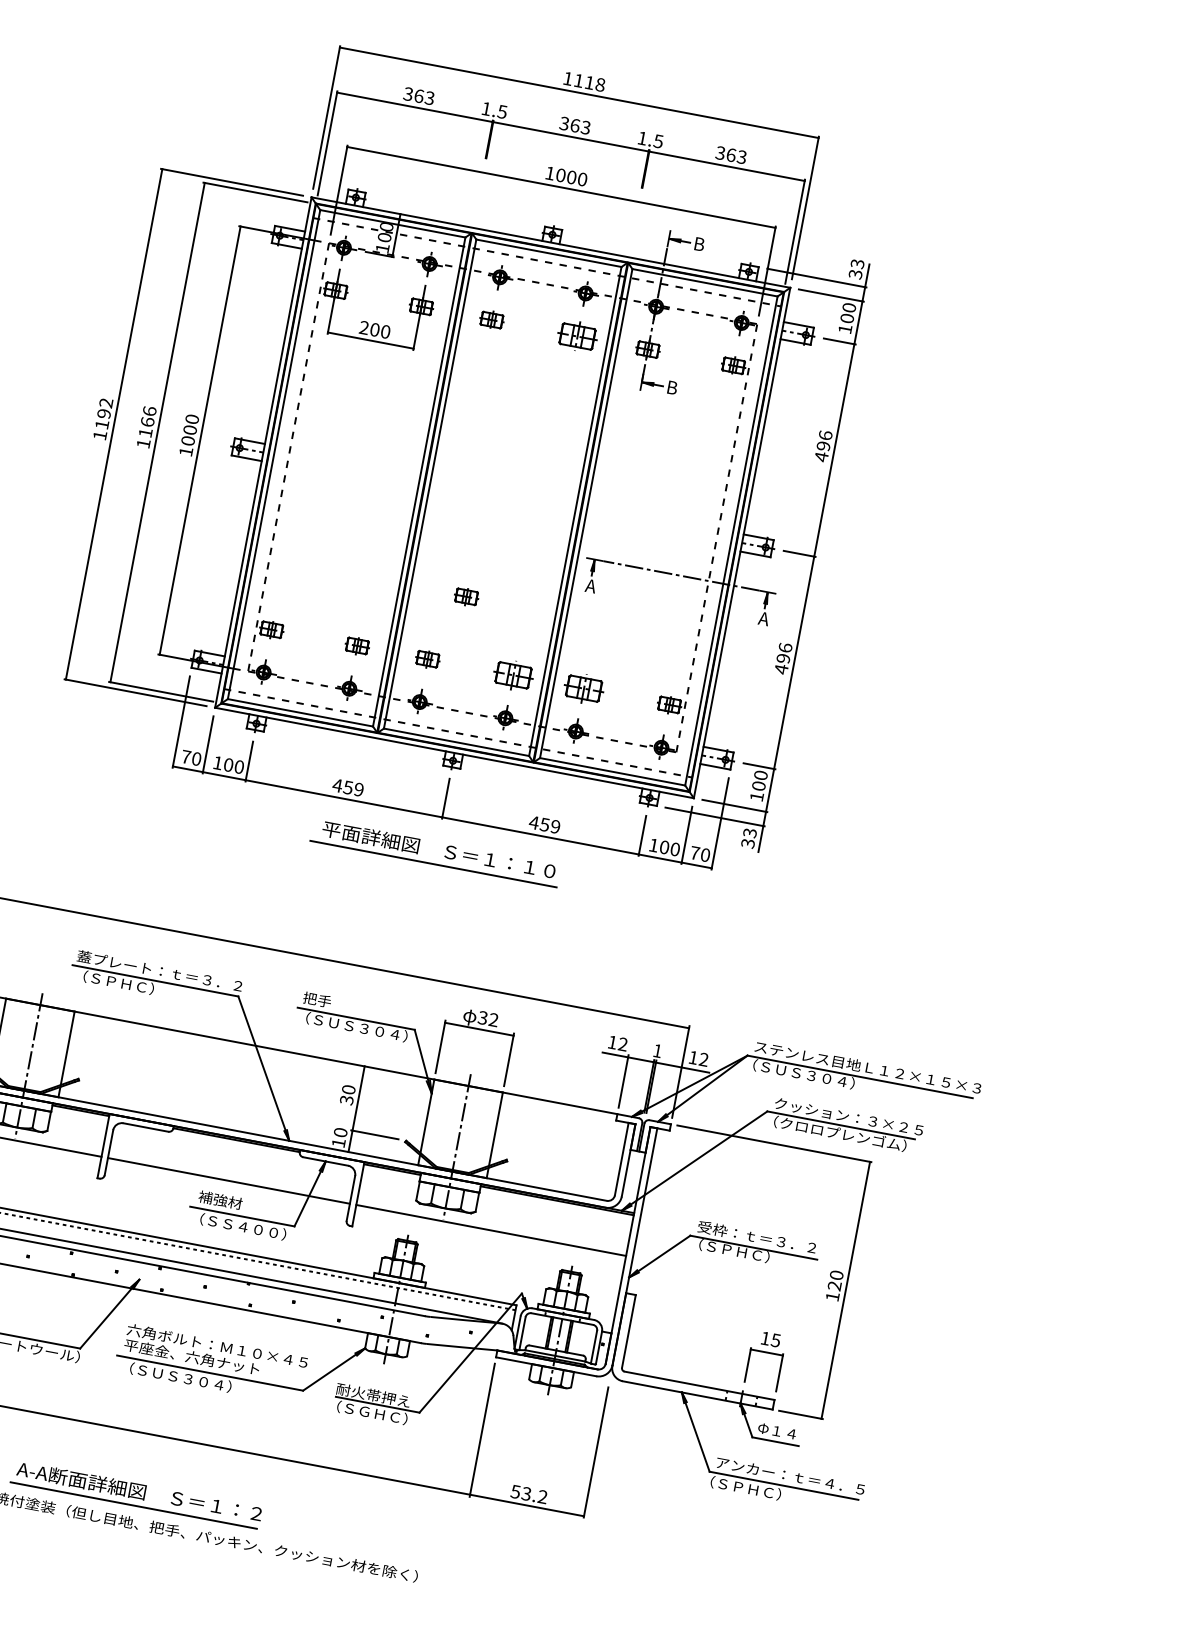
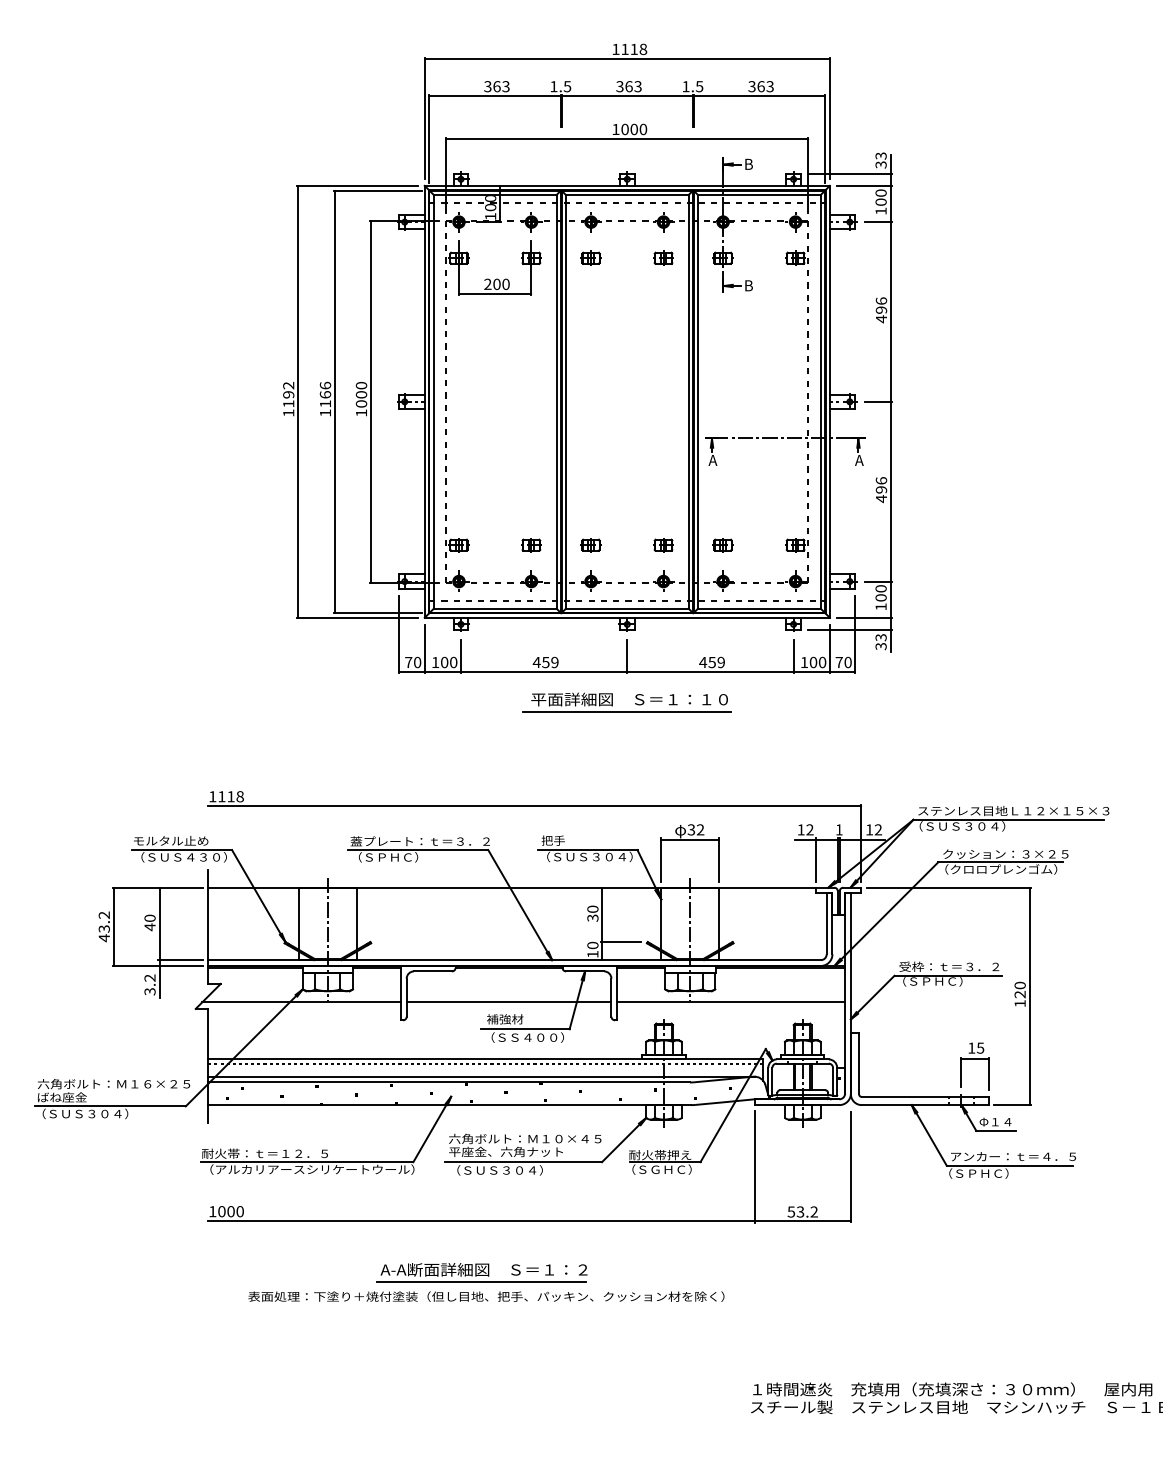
part: (577, 335) -> (663, 257), size x0.62
part: (465, 596) -> (612, 488), removed
part: (513, 675) -> (663, 545), size x0.62
part: (583, 688) -> (722, 545), size x0.62

